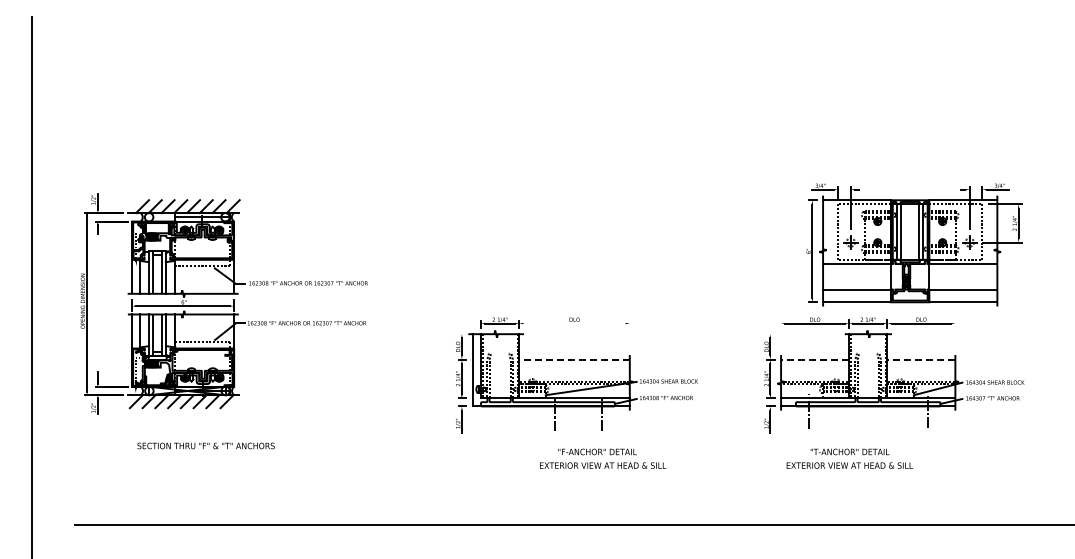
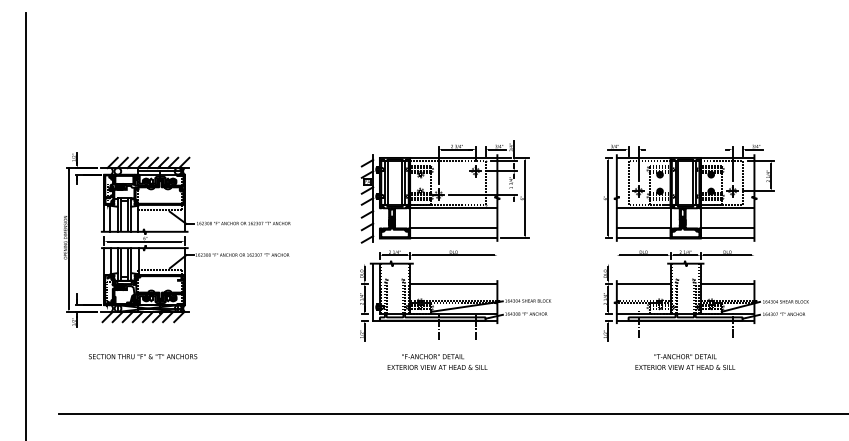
part: (563, 242) -> (445, 191), added
part: (914, 244) -> (689, 192), moved
line: (574, 323) -> (453, 255), added
line: (574, 359) -> (453, 283), dashed -> solid
line: (814, 359) -> (643, 283), dashed -> solid
line: (920, 359) -> (726, 283), dashed -> solid
text: (205, 445) -> (142, 356), moved
text: (603, 458) -> (437, 361), moved
text: (849, 458) -> (685, 361), moved

